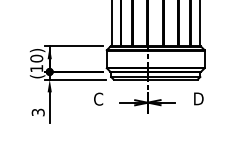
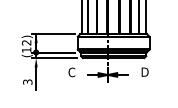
text: (36, 58) -> (26, 42), (10) -> (12)

